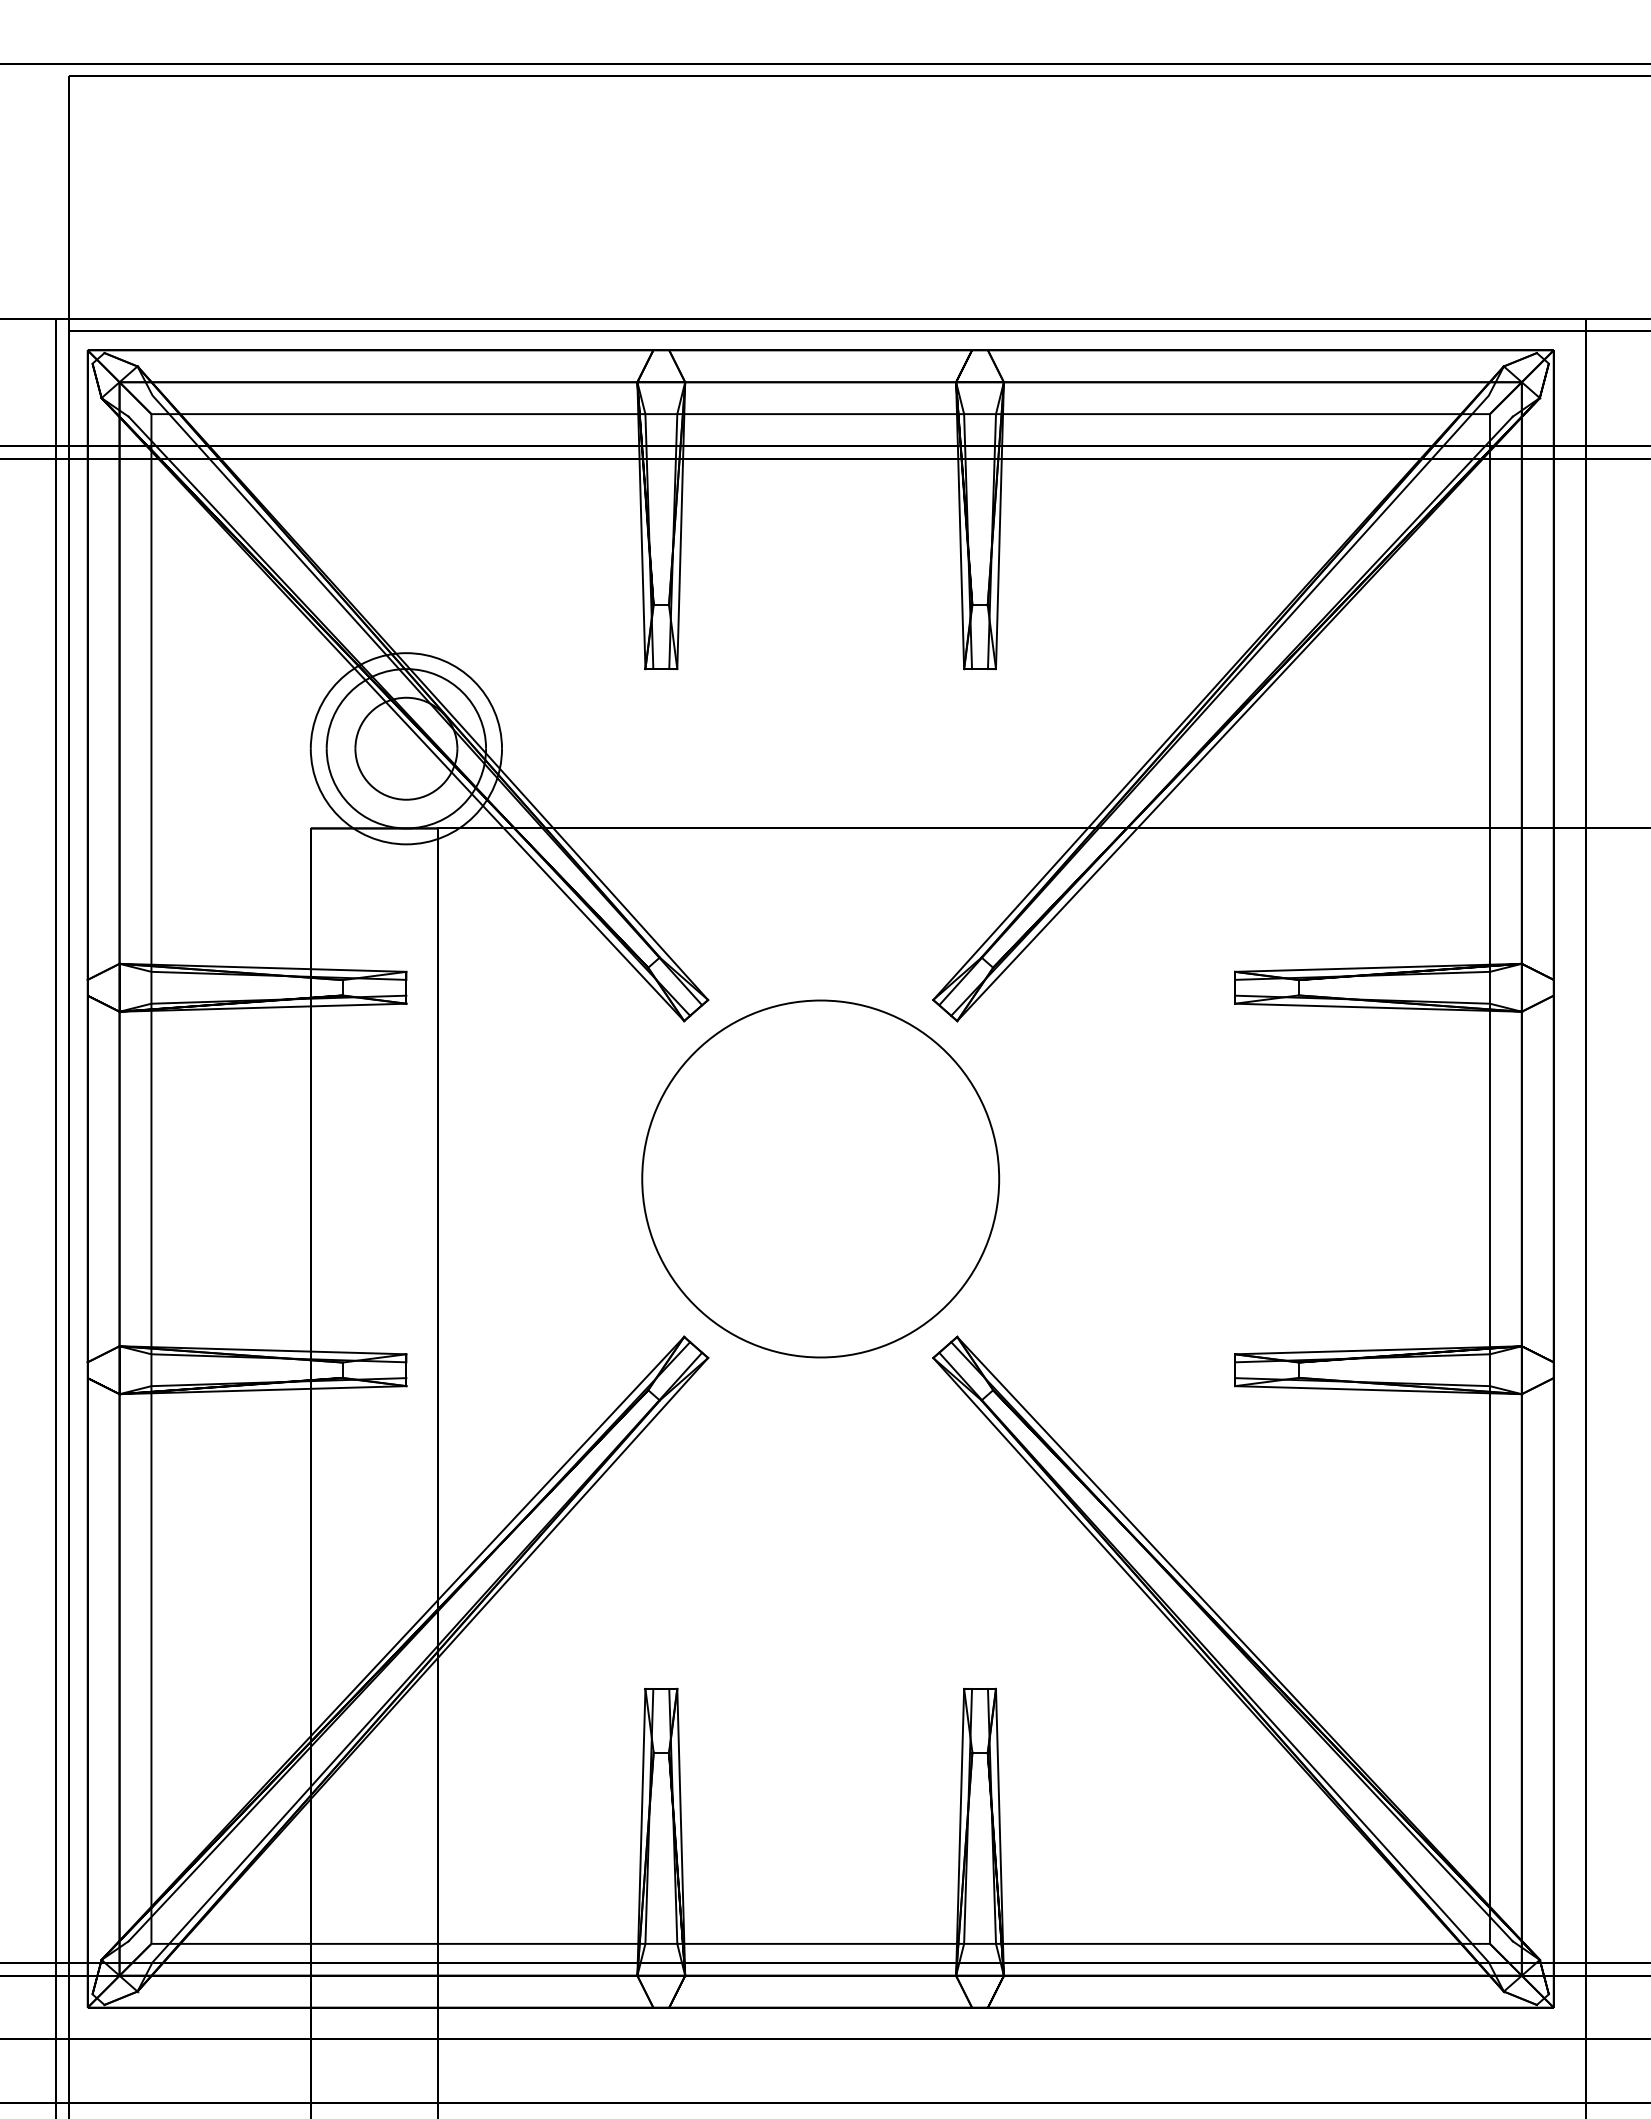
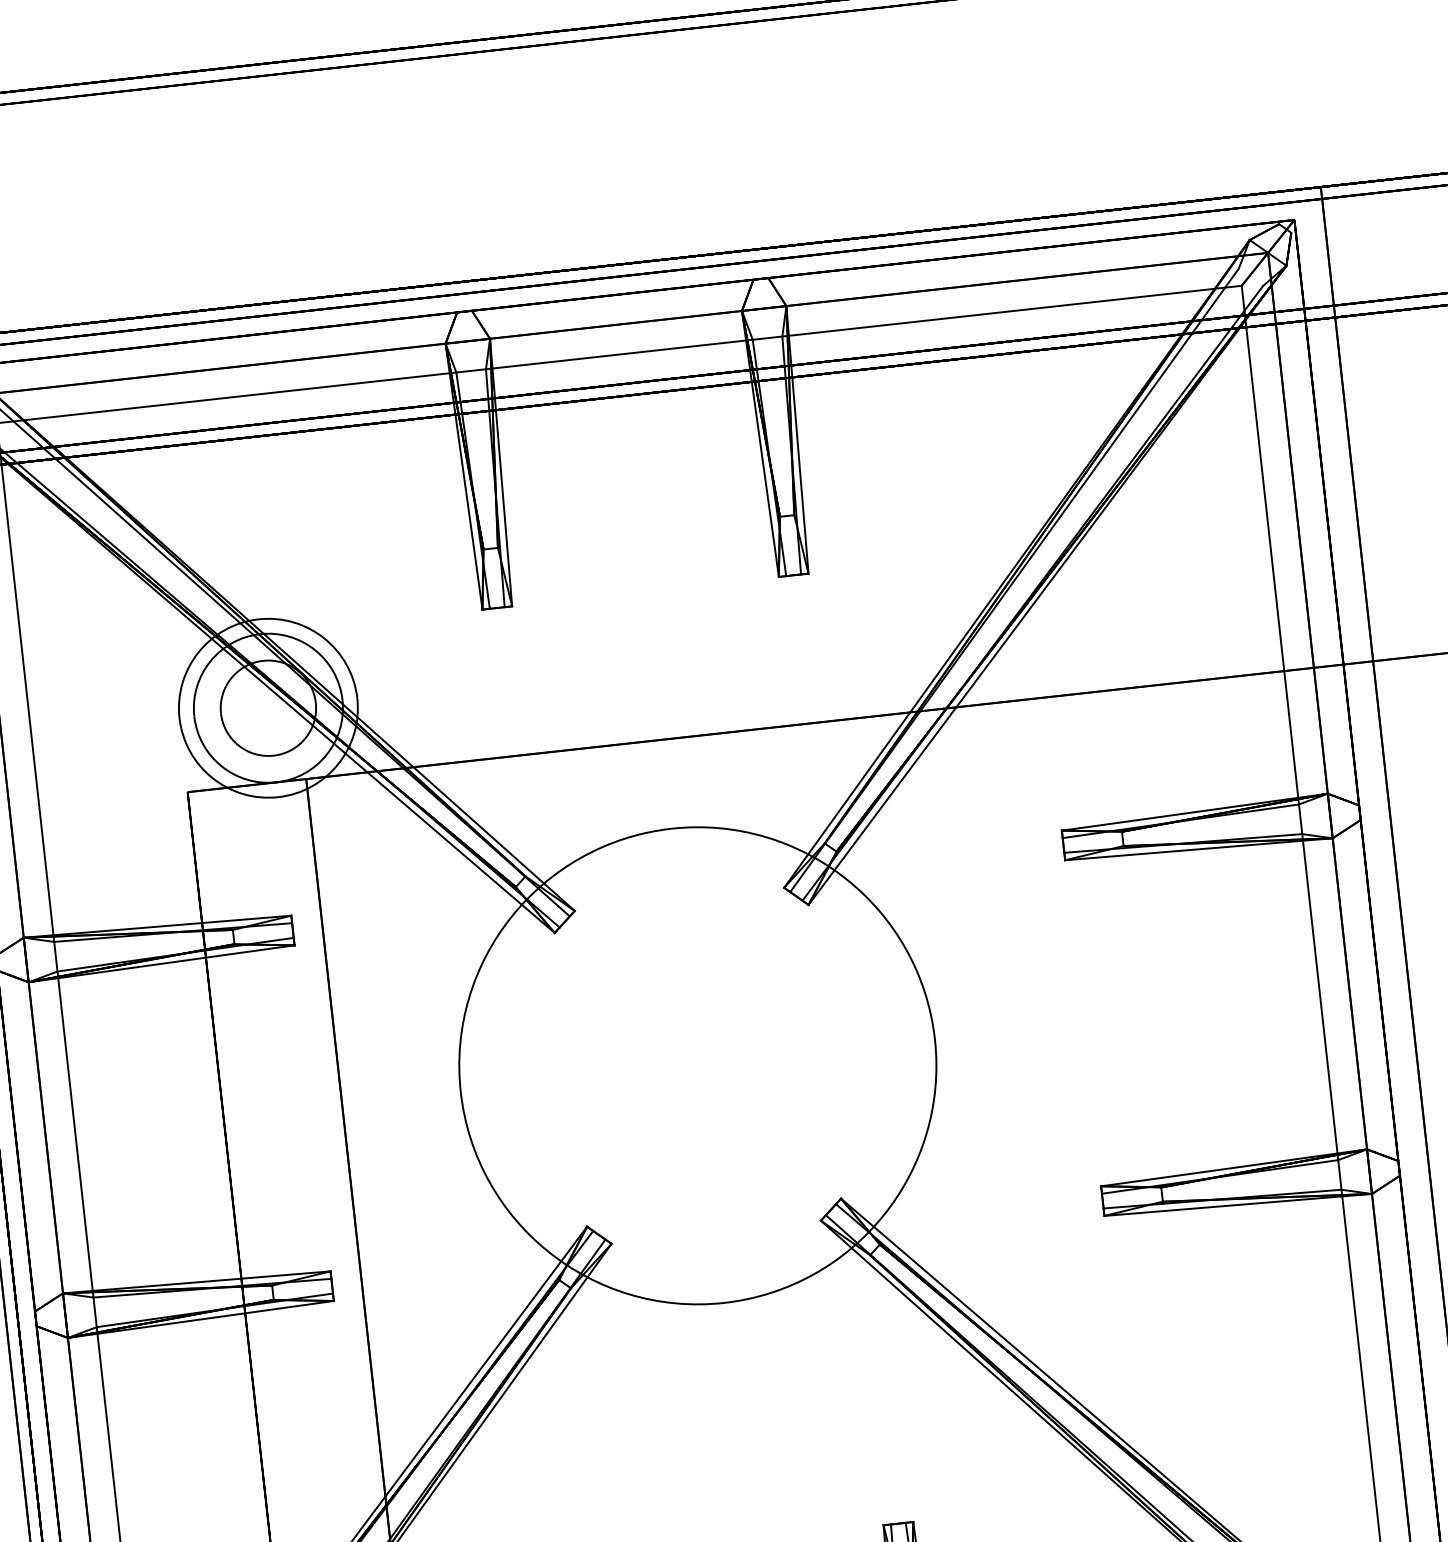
circle: (820, 1178) -> (697, 1065), size x1.43

